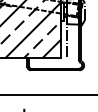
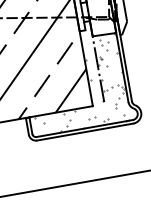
hatch: (54, 46) -> (75, 85), added

